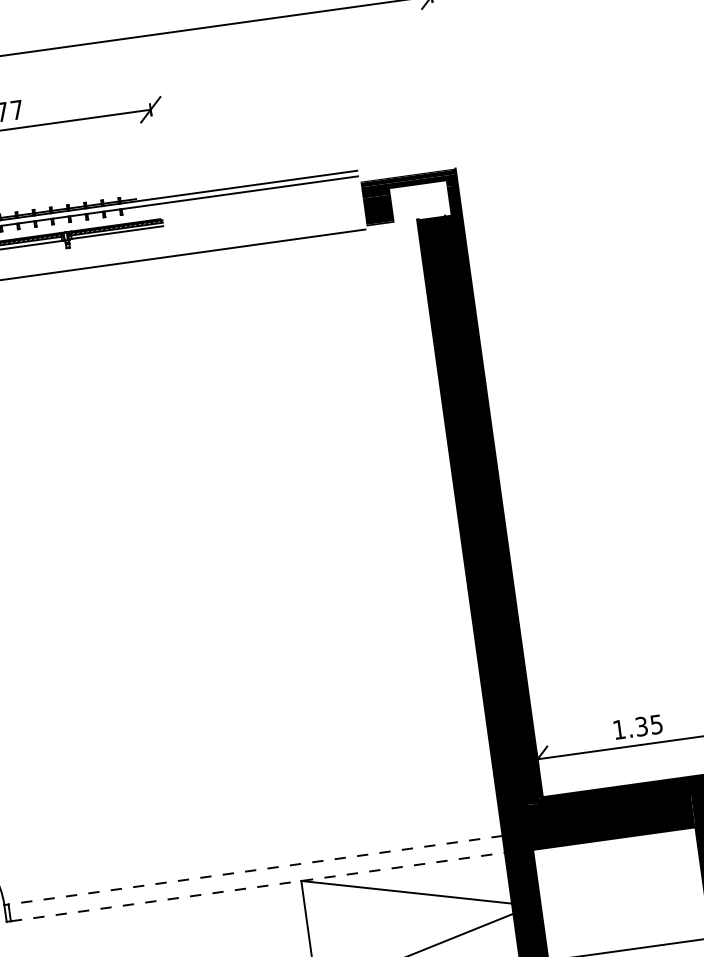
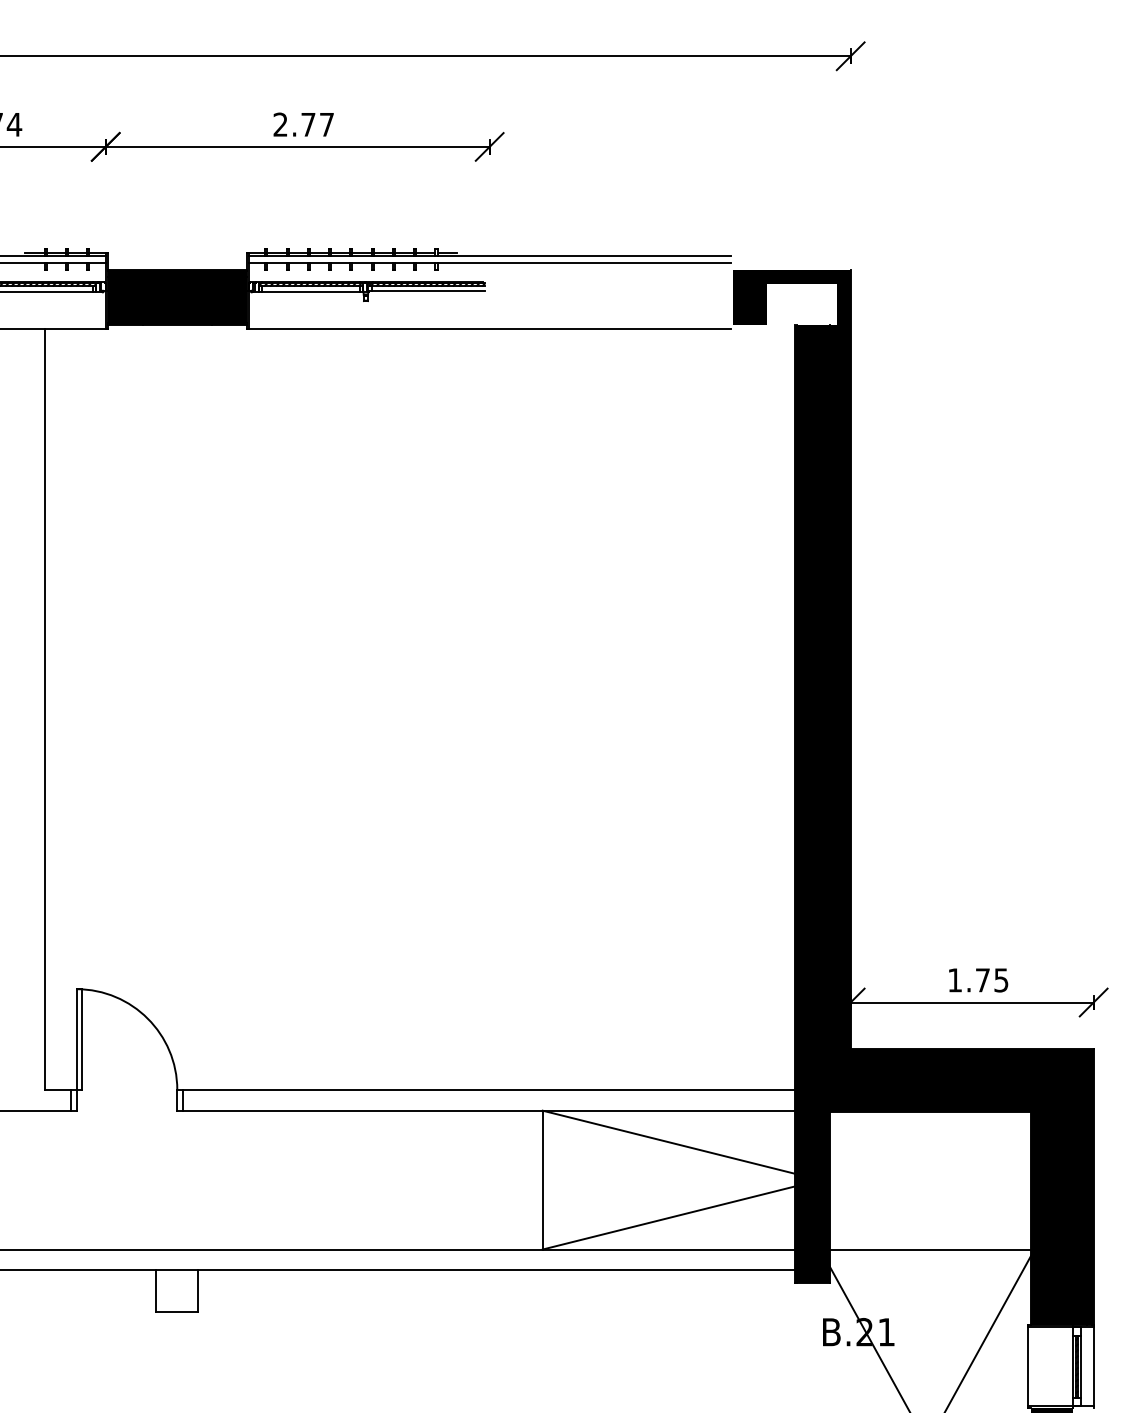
text: (641, 726) -> (982, 980), 1.35 -> 1.75
line: (255, 869) -> (488, 1089), dashed -> solid
line: (258, 886) -> (489, 1110), dashed -> solid

